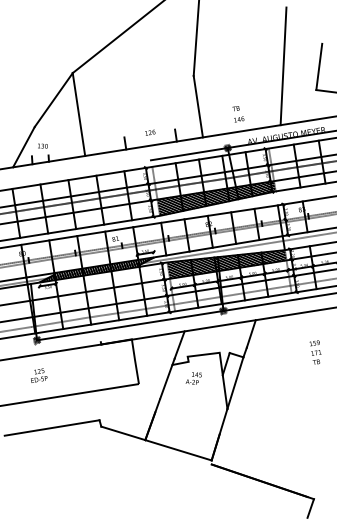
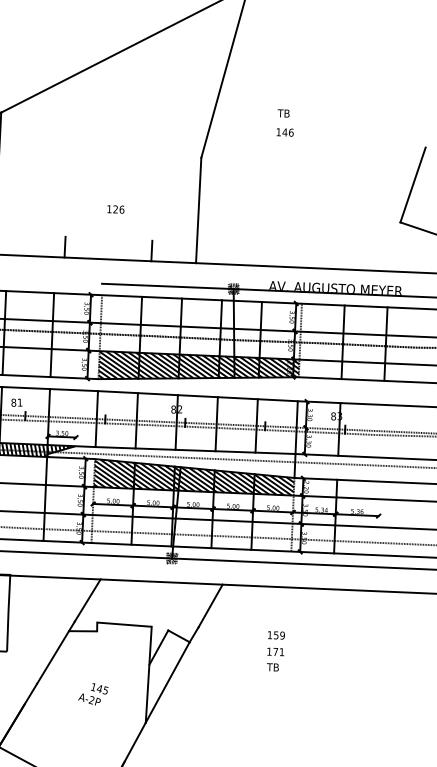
line: (283, 66) -> (353, 172), removed
text: (238, 114) -> (285, 123), moved
text: (150, 132) -> (116, 209), moved
text: (315, 352) -> (274, 650), moved
text: (193, 378) -> (92, 693), moved

